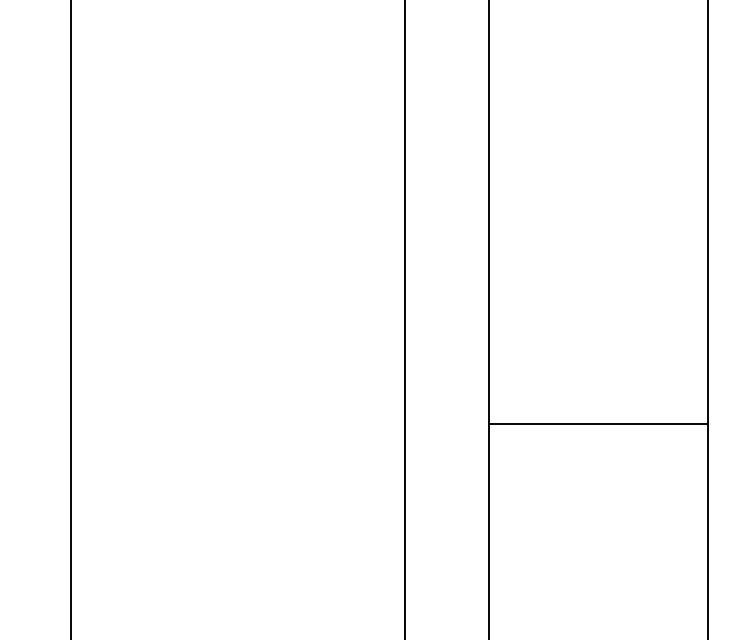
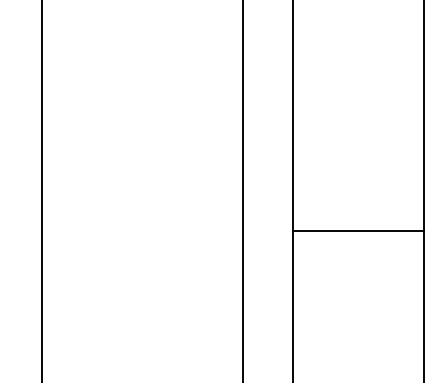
line: (597, 423) -> (357, 231), moved

